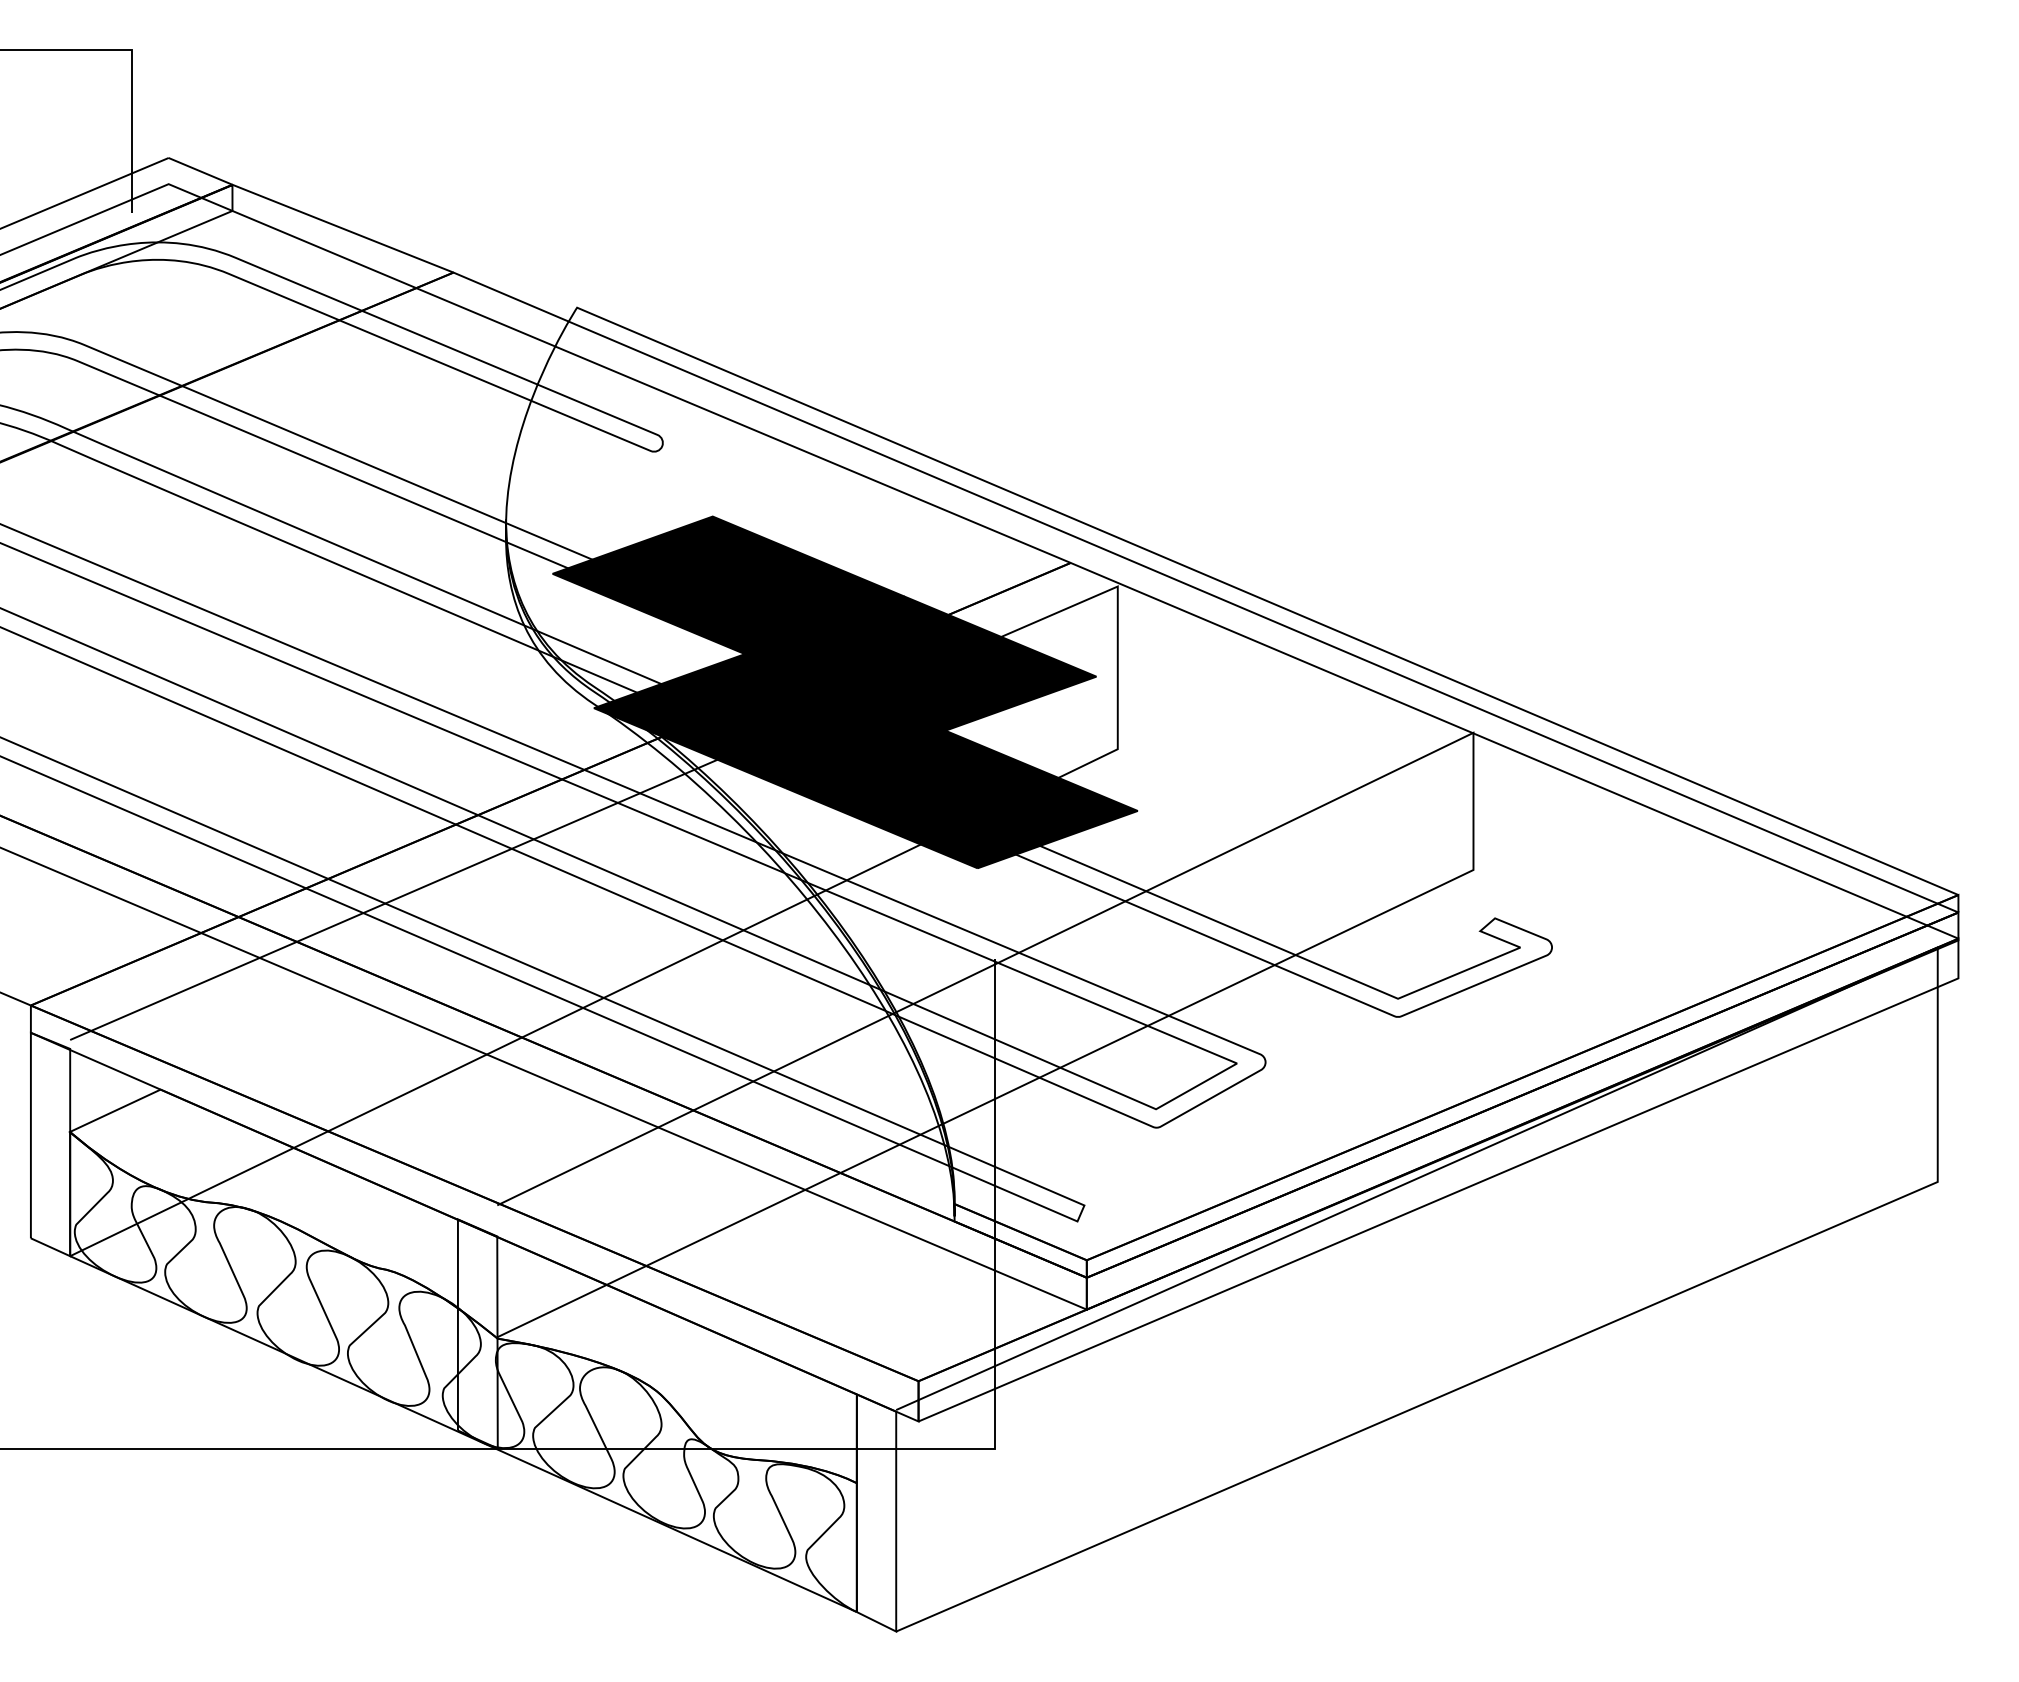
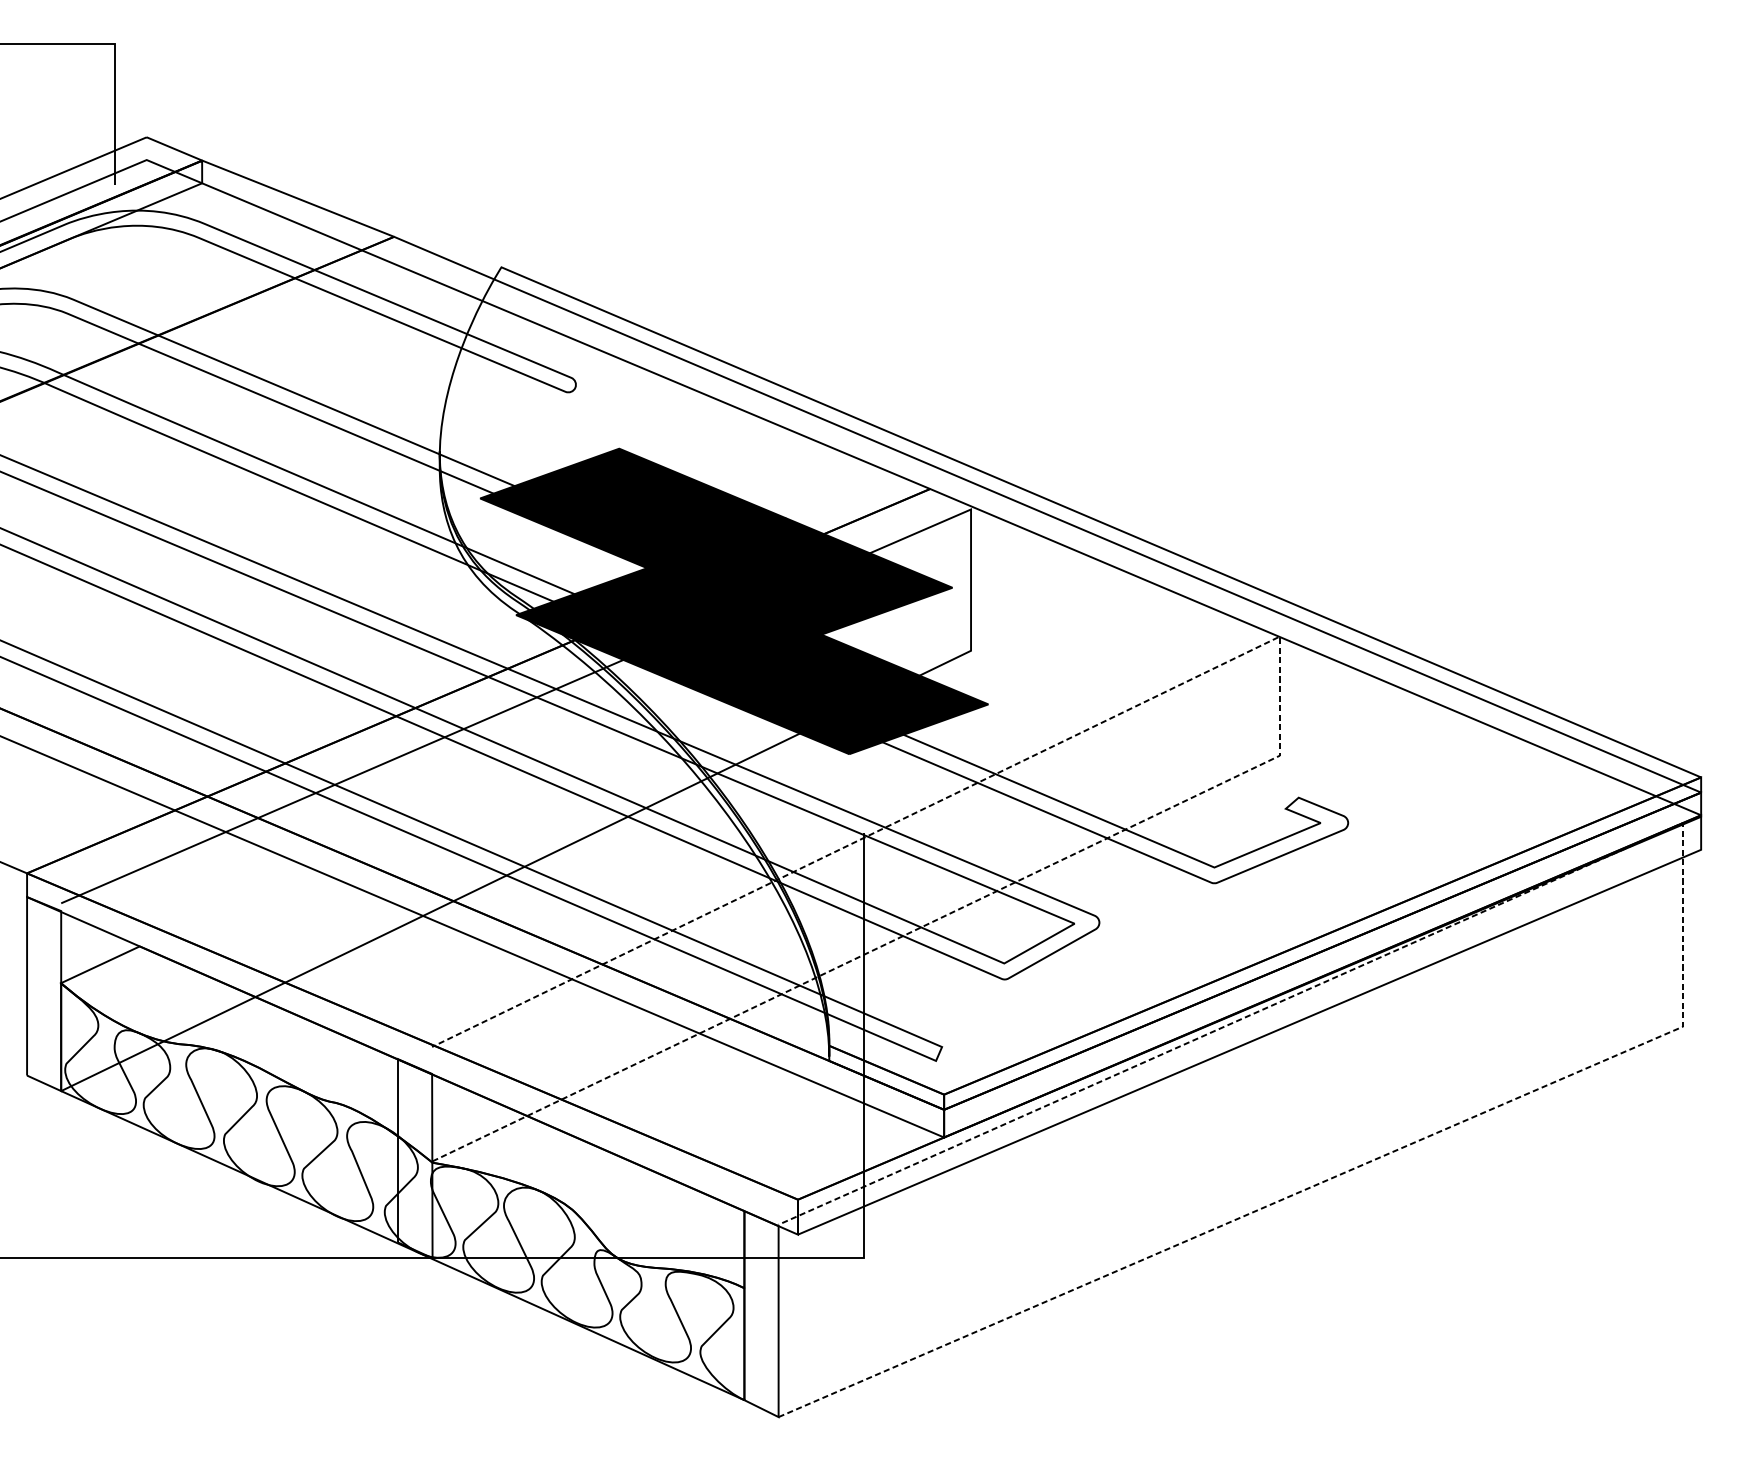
line: (1473, 799) -> (1279, 694), solid -> dashed
line: (1937, 1062) -> (1682, 922), solid -> dashed

